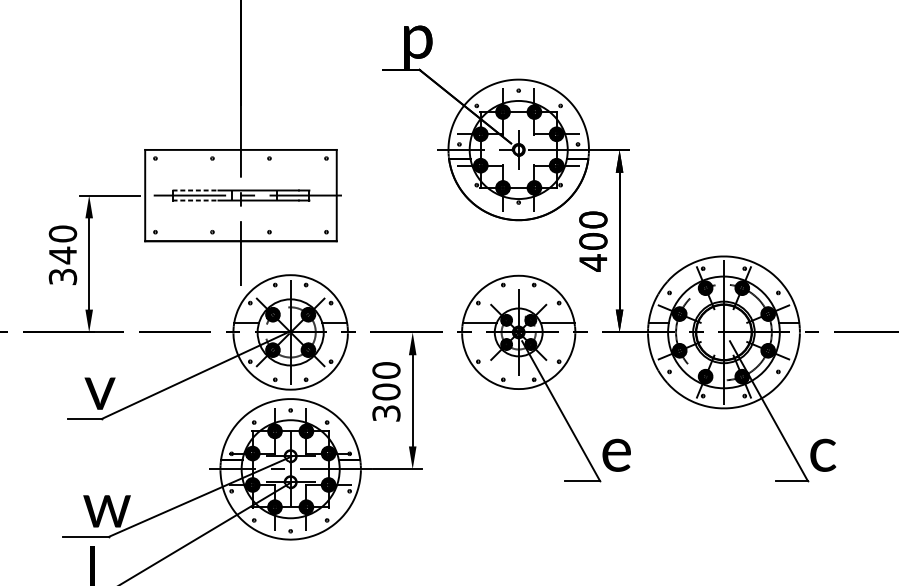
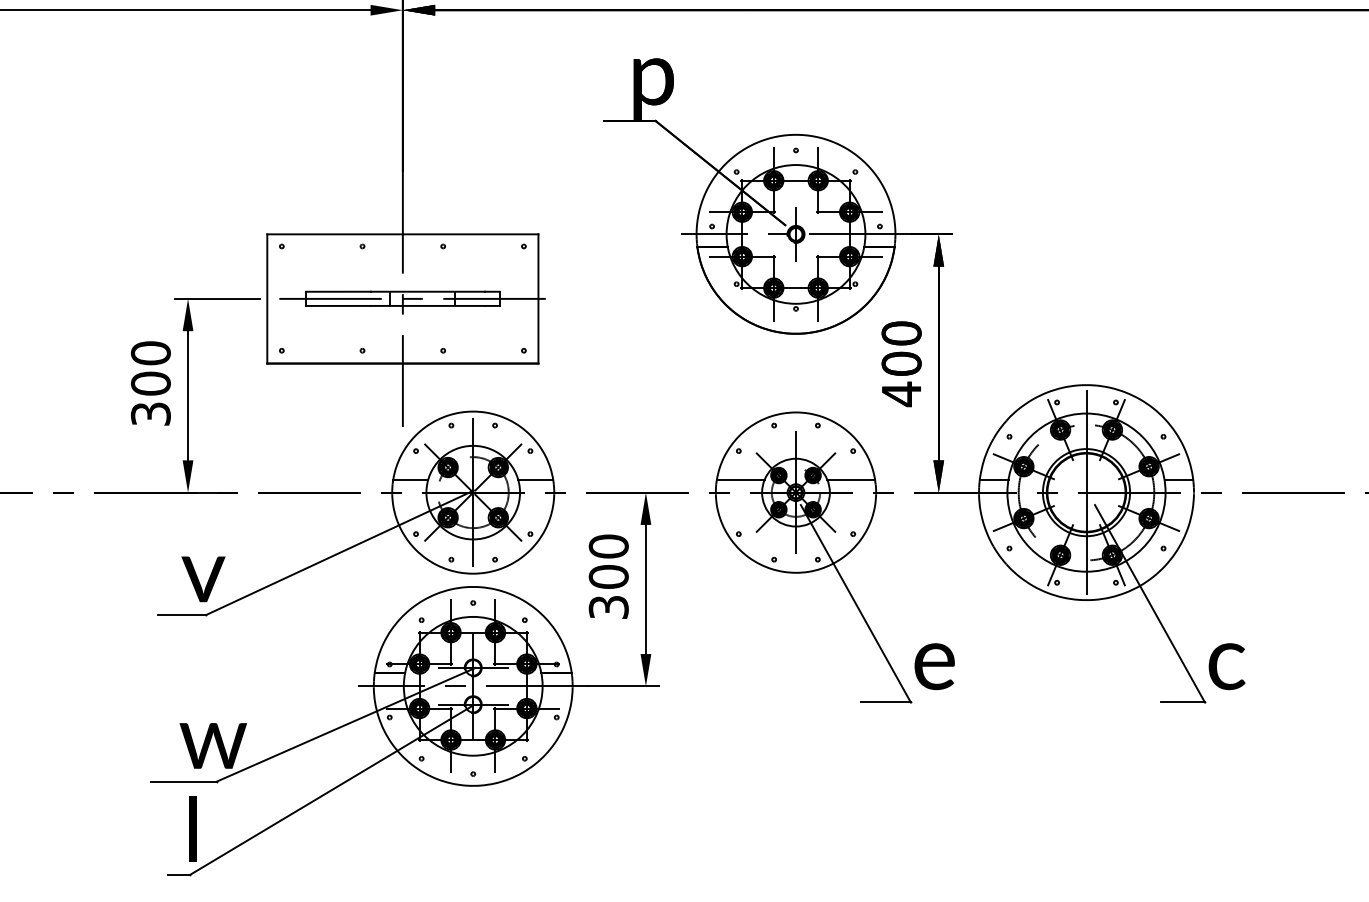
line: (195, 190) -> (338, 291), dashed -> solid
line: (195, 200) -> (338, 305), dashed -> solid
text: (62, 255) -> (150, 383), 340 -> 300

